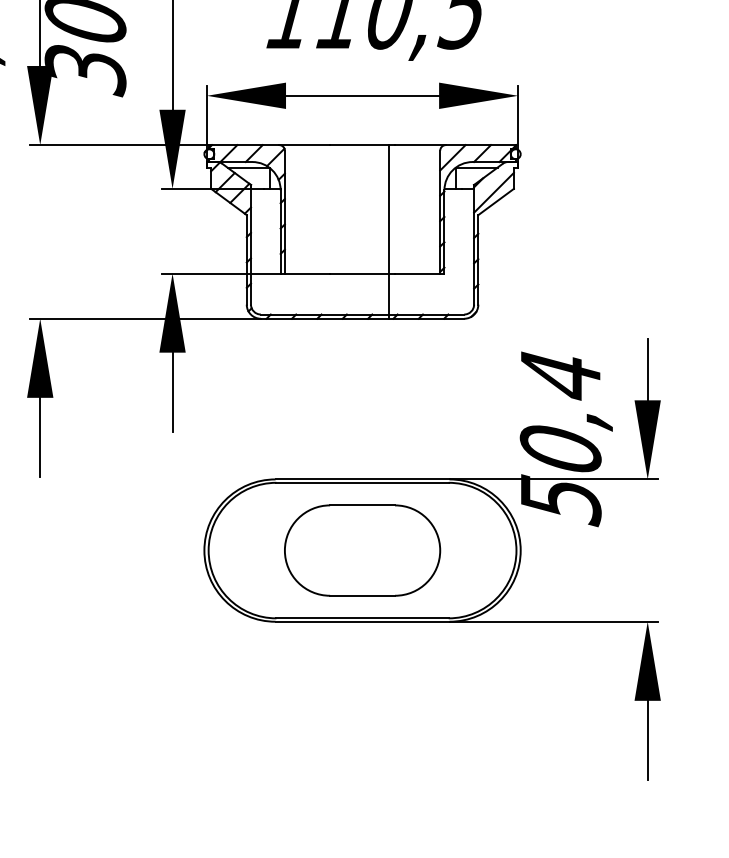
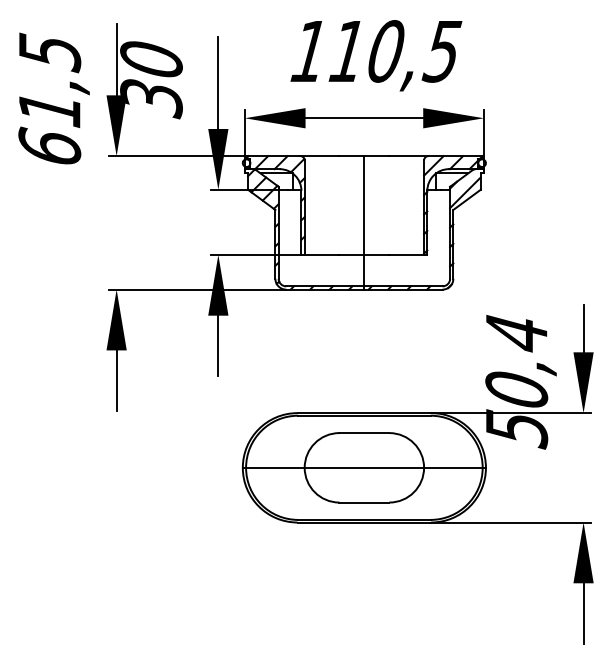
line: (388, 231) -> (364, 222), moved
line: (361, 550) -> (363, 467), added

